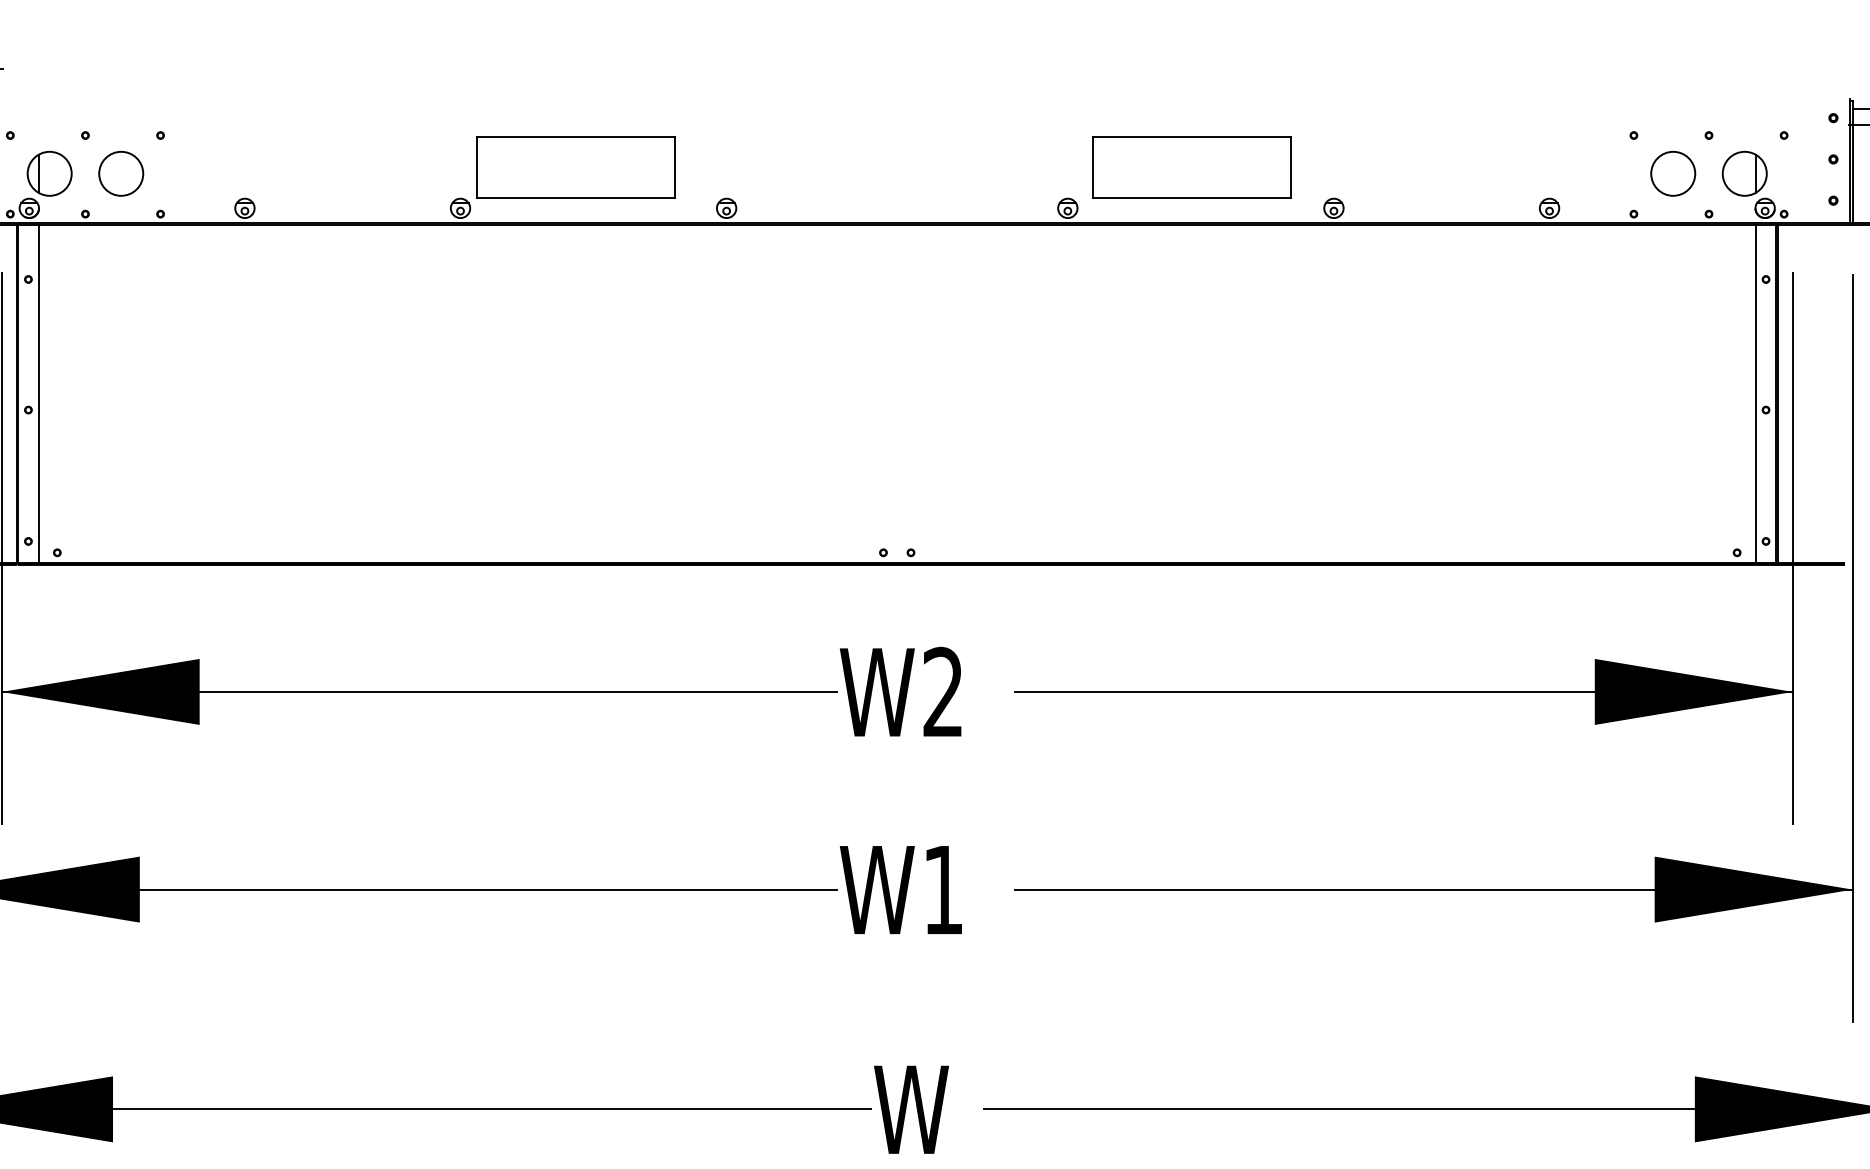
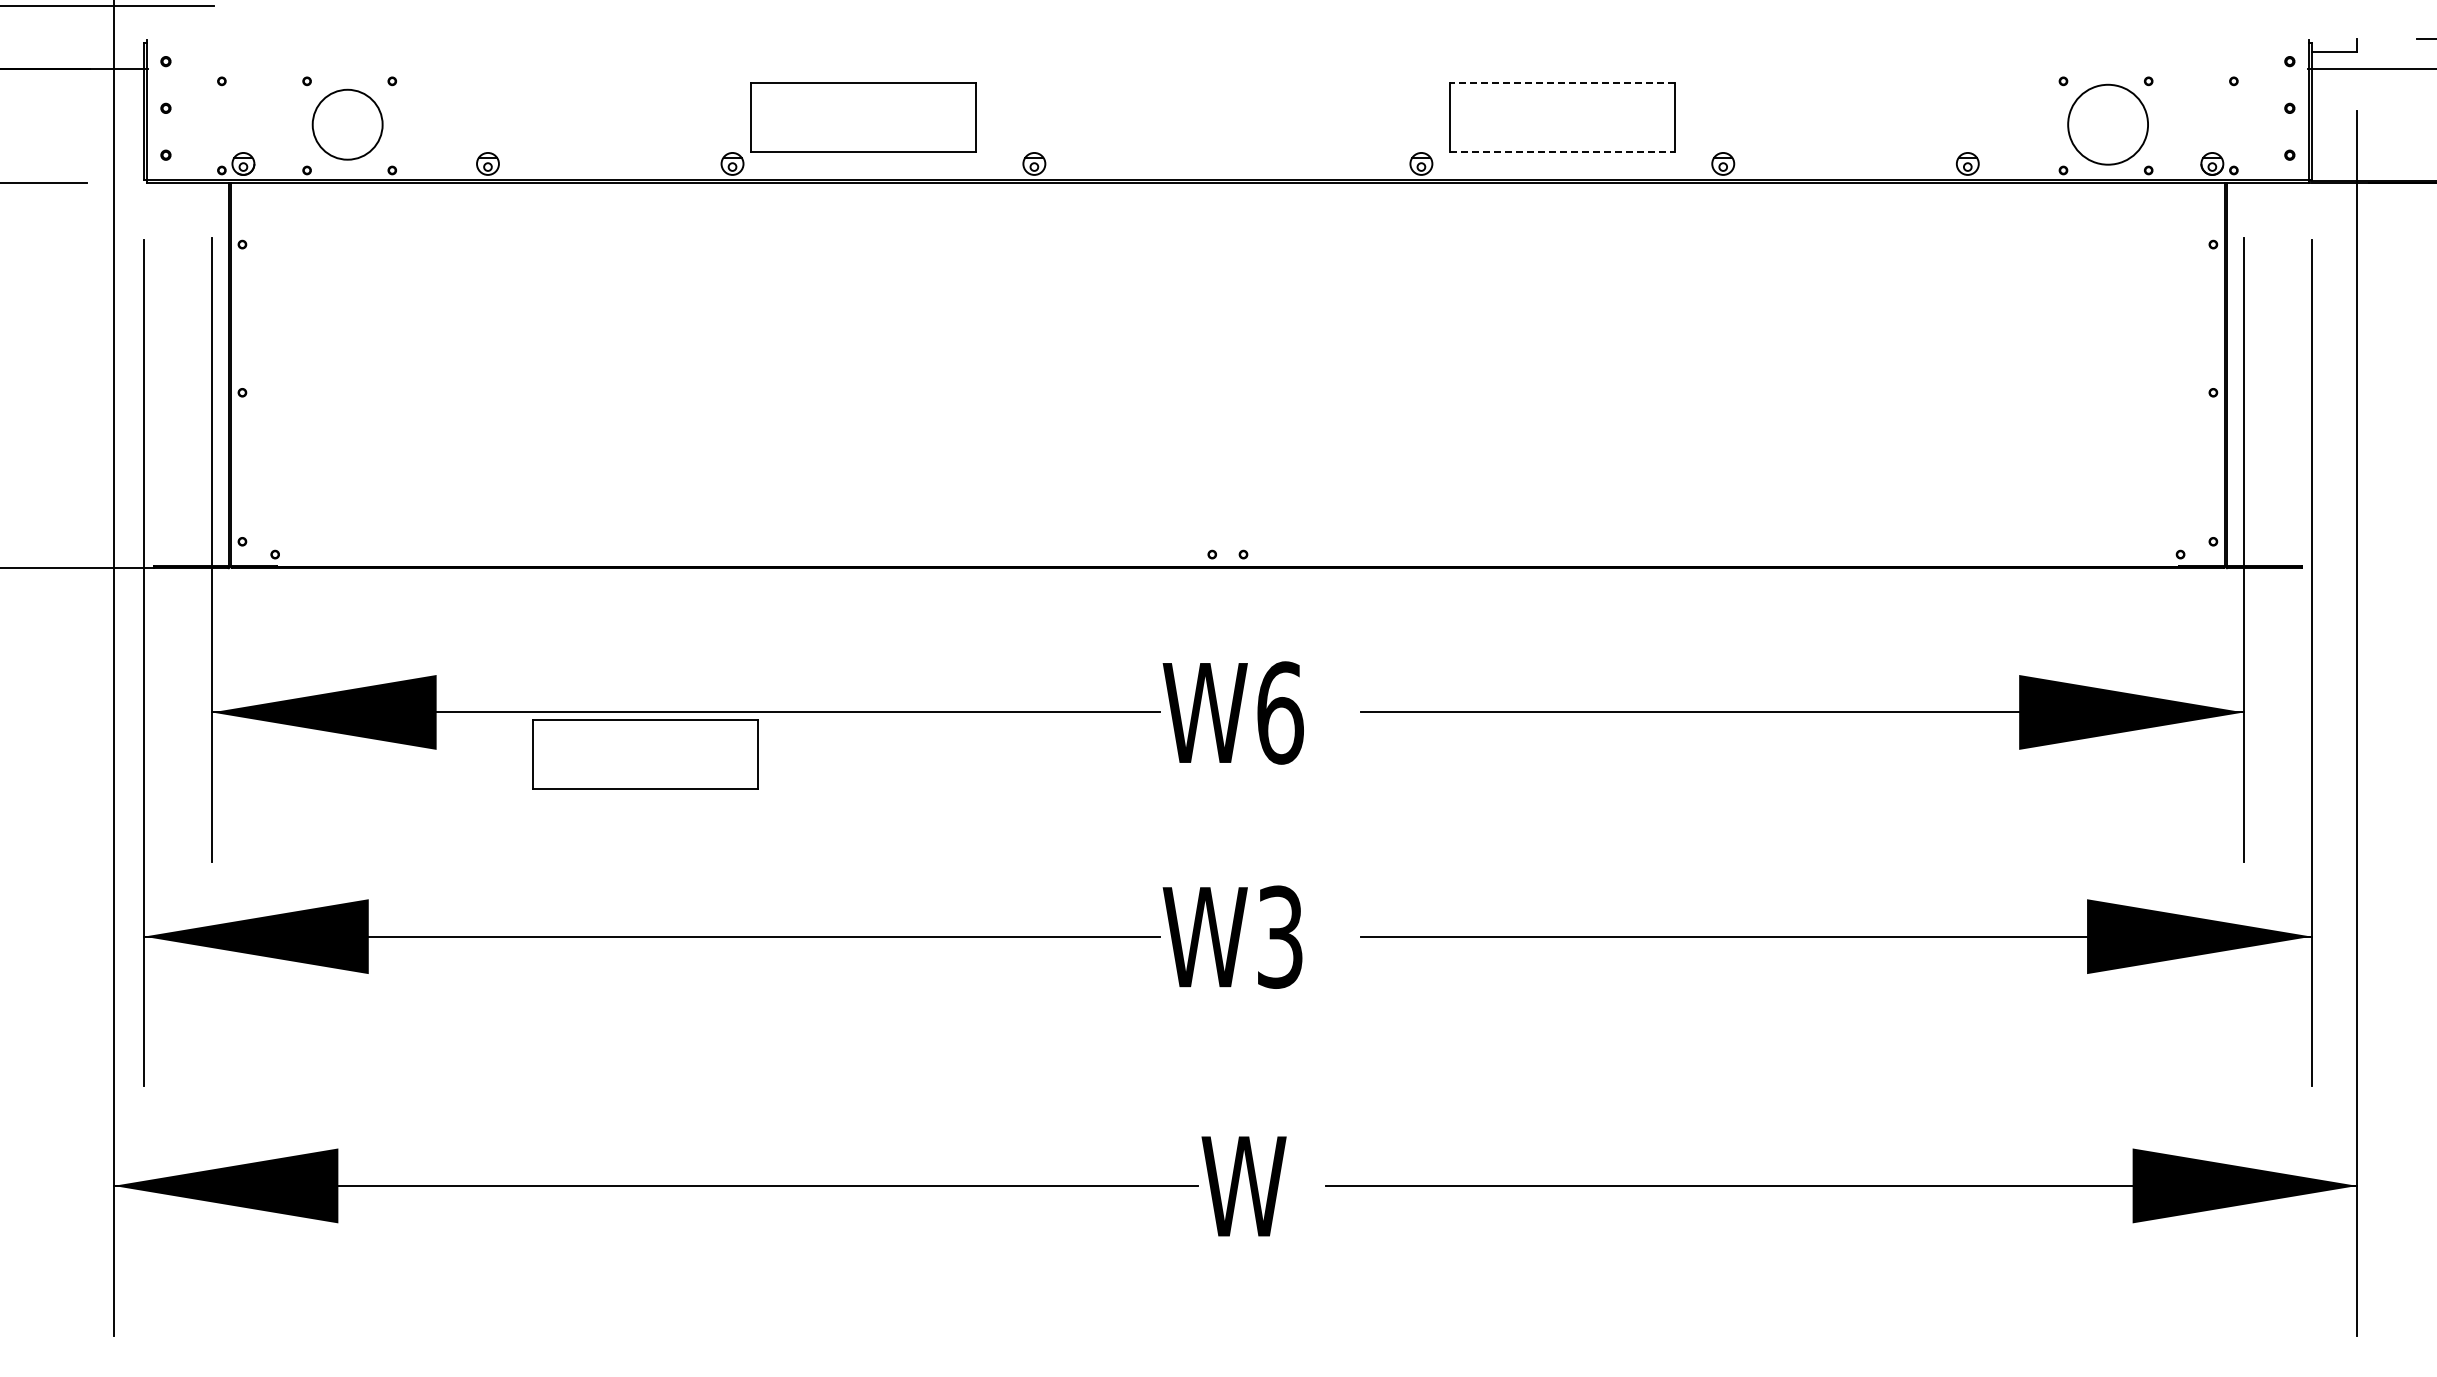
line: (1192, 137) -> (1562, 83), solid -> dashed
part: (49, 173) -> (266, 124), removed
circle: (121, 173) -> (347, 124), size x1.4
circle: (1673, 173) -> (2108, 124), size x1.6
part: (1744, 173) -> (2189, 124), removed
line: (1193, 197) -> (1563, 151), solid -> dashed
line: (39, 394) -> (254, 374), removed
line: (1755, 394) -> (2201, 374), removed
text: (943, 691) -> (1280, 712), W2 -> W6
part: (383, 729) -> (645, 754), added
text: (943, 889) -> (1280, 936), W1 -> W3

